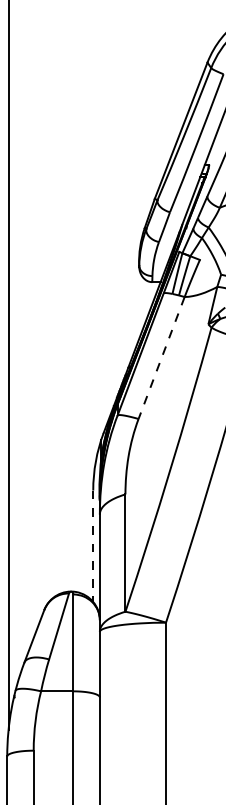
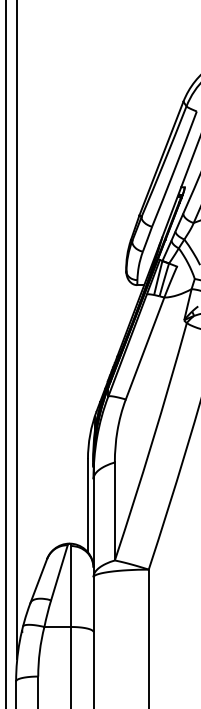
line: (160, 359) -> (144, 349), dashed -> solid
line: (92, 545) -> (87, 505), dashed -> solid

